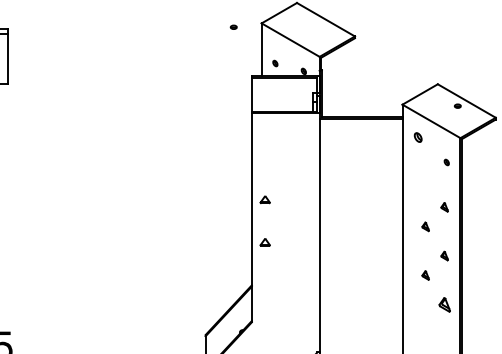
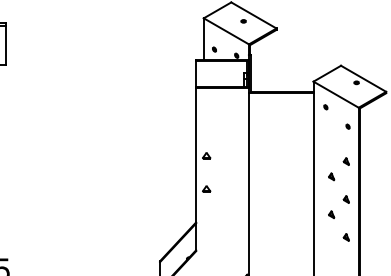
part: (233, 26) -> (243, 20), moved
part: (418, 137) -> (325, 107), size x0.62
part: (444, 304) -> (346, 237), size x0.62

